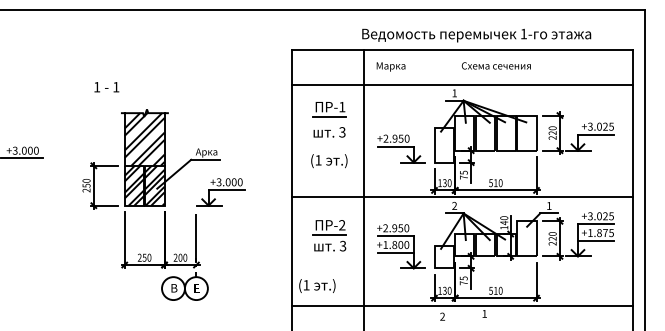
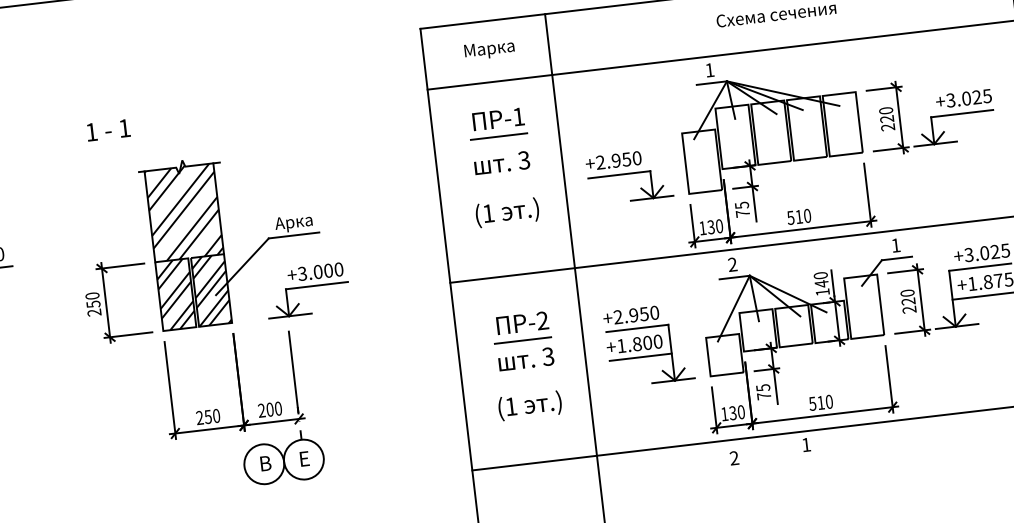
text: (390, 66) -> (488, 49), moved
part: (220, 192) -> (306, 291), moved
text: (317, 285) -> (530, 404), moved

